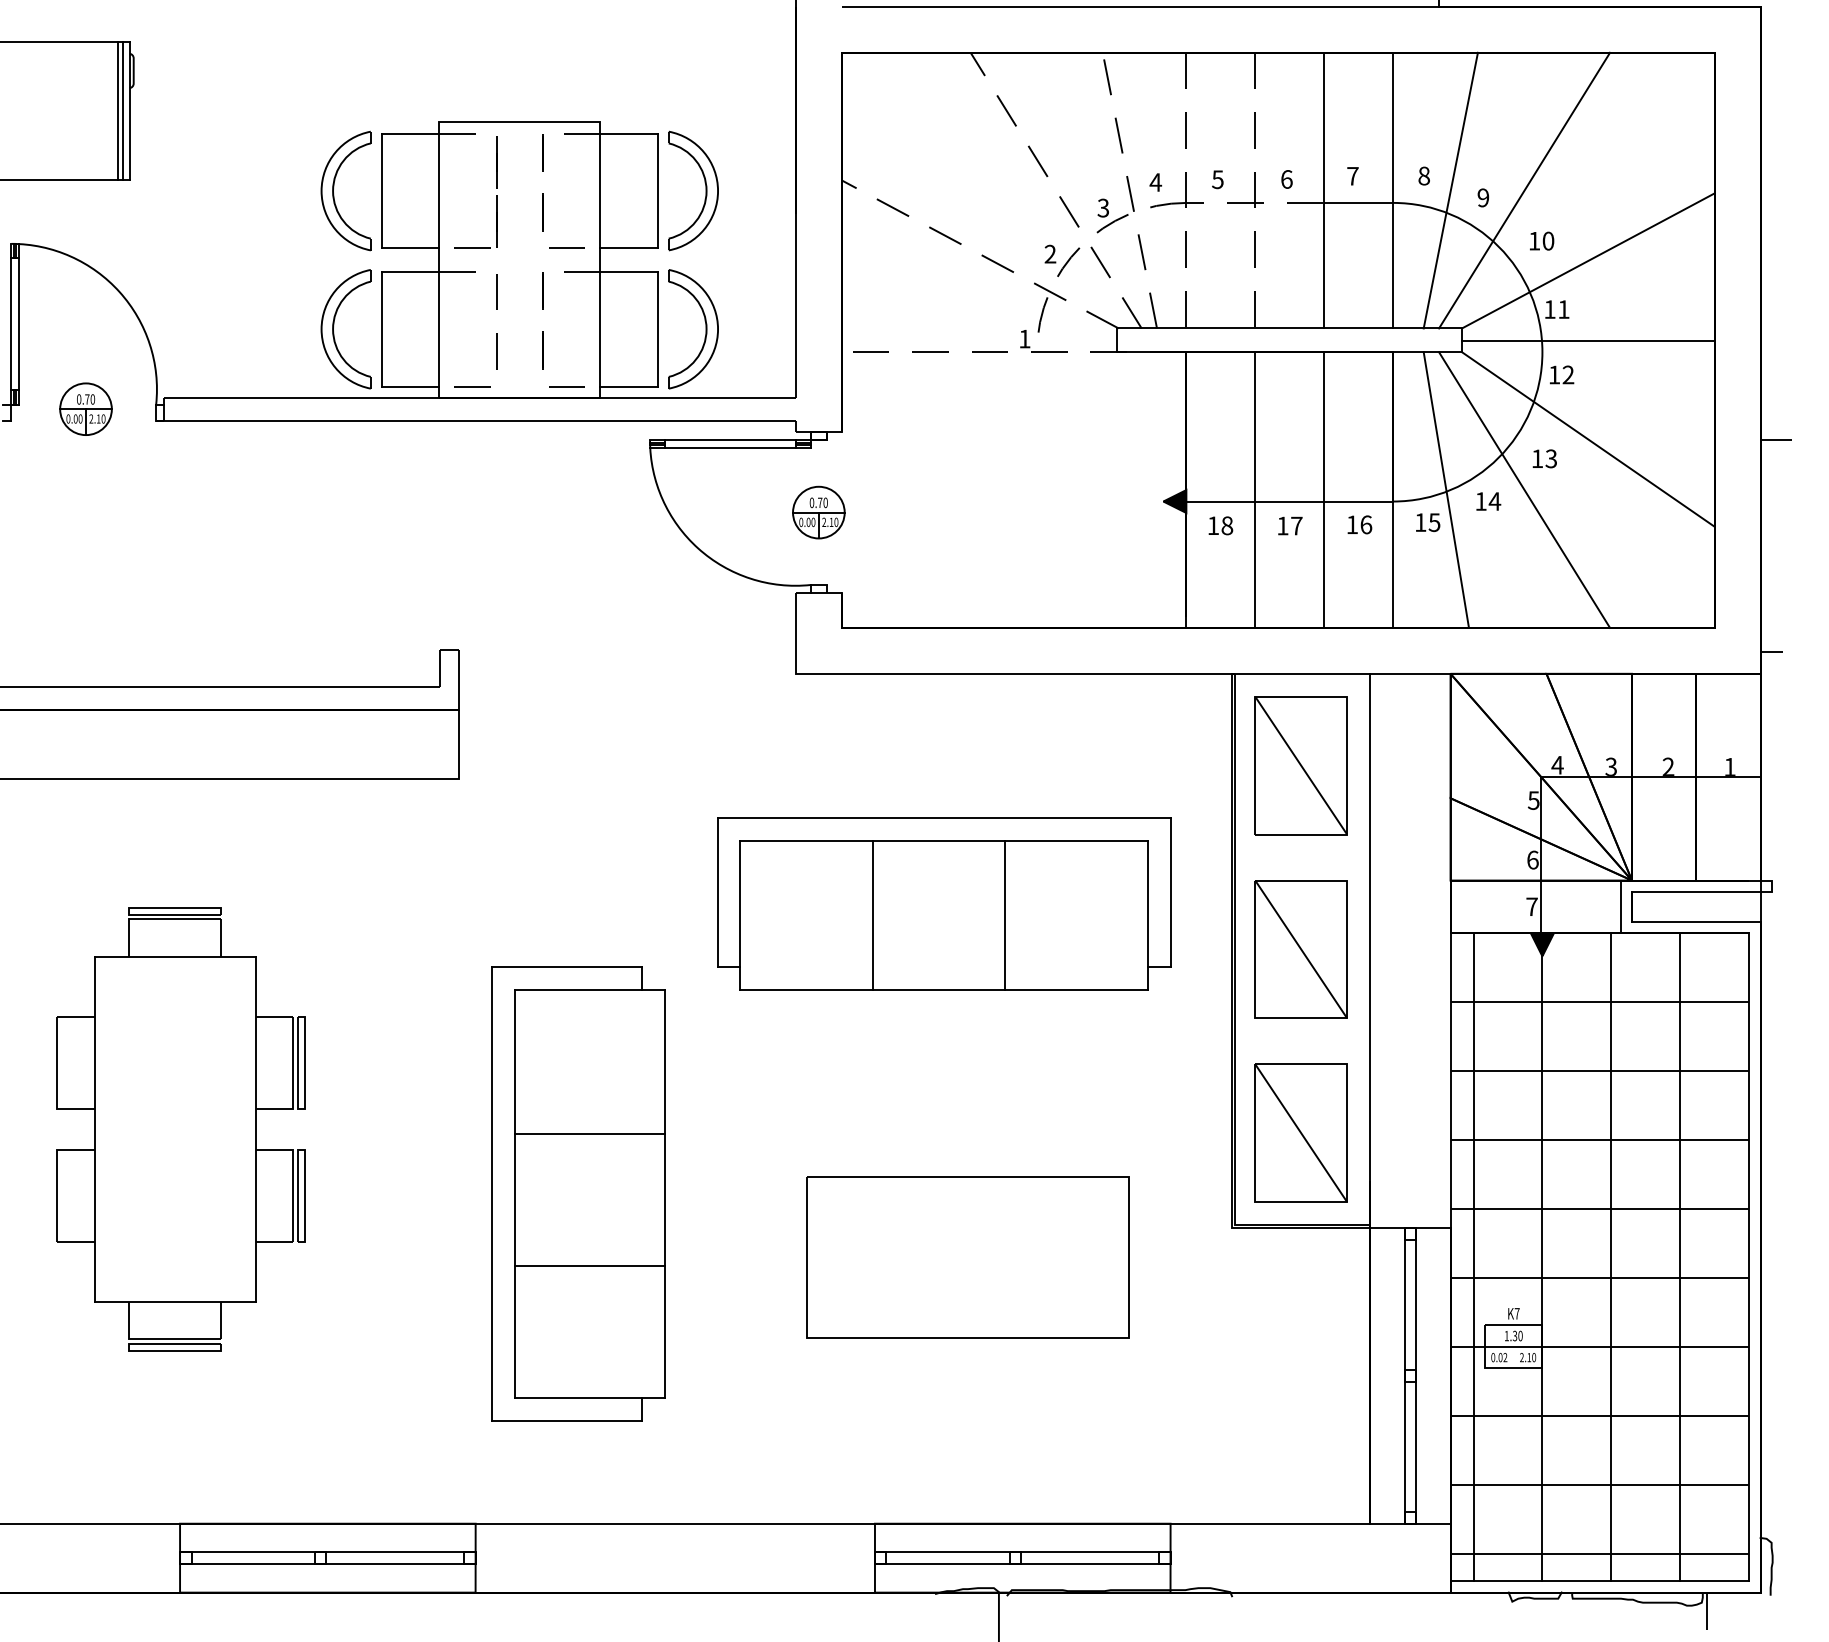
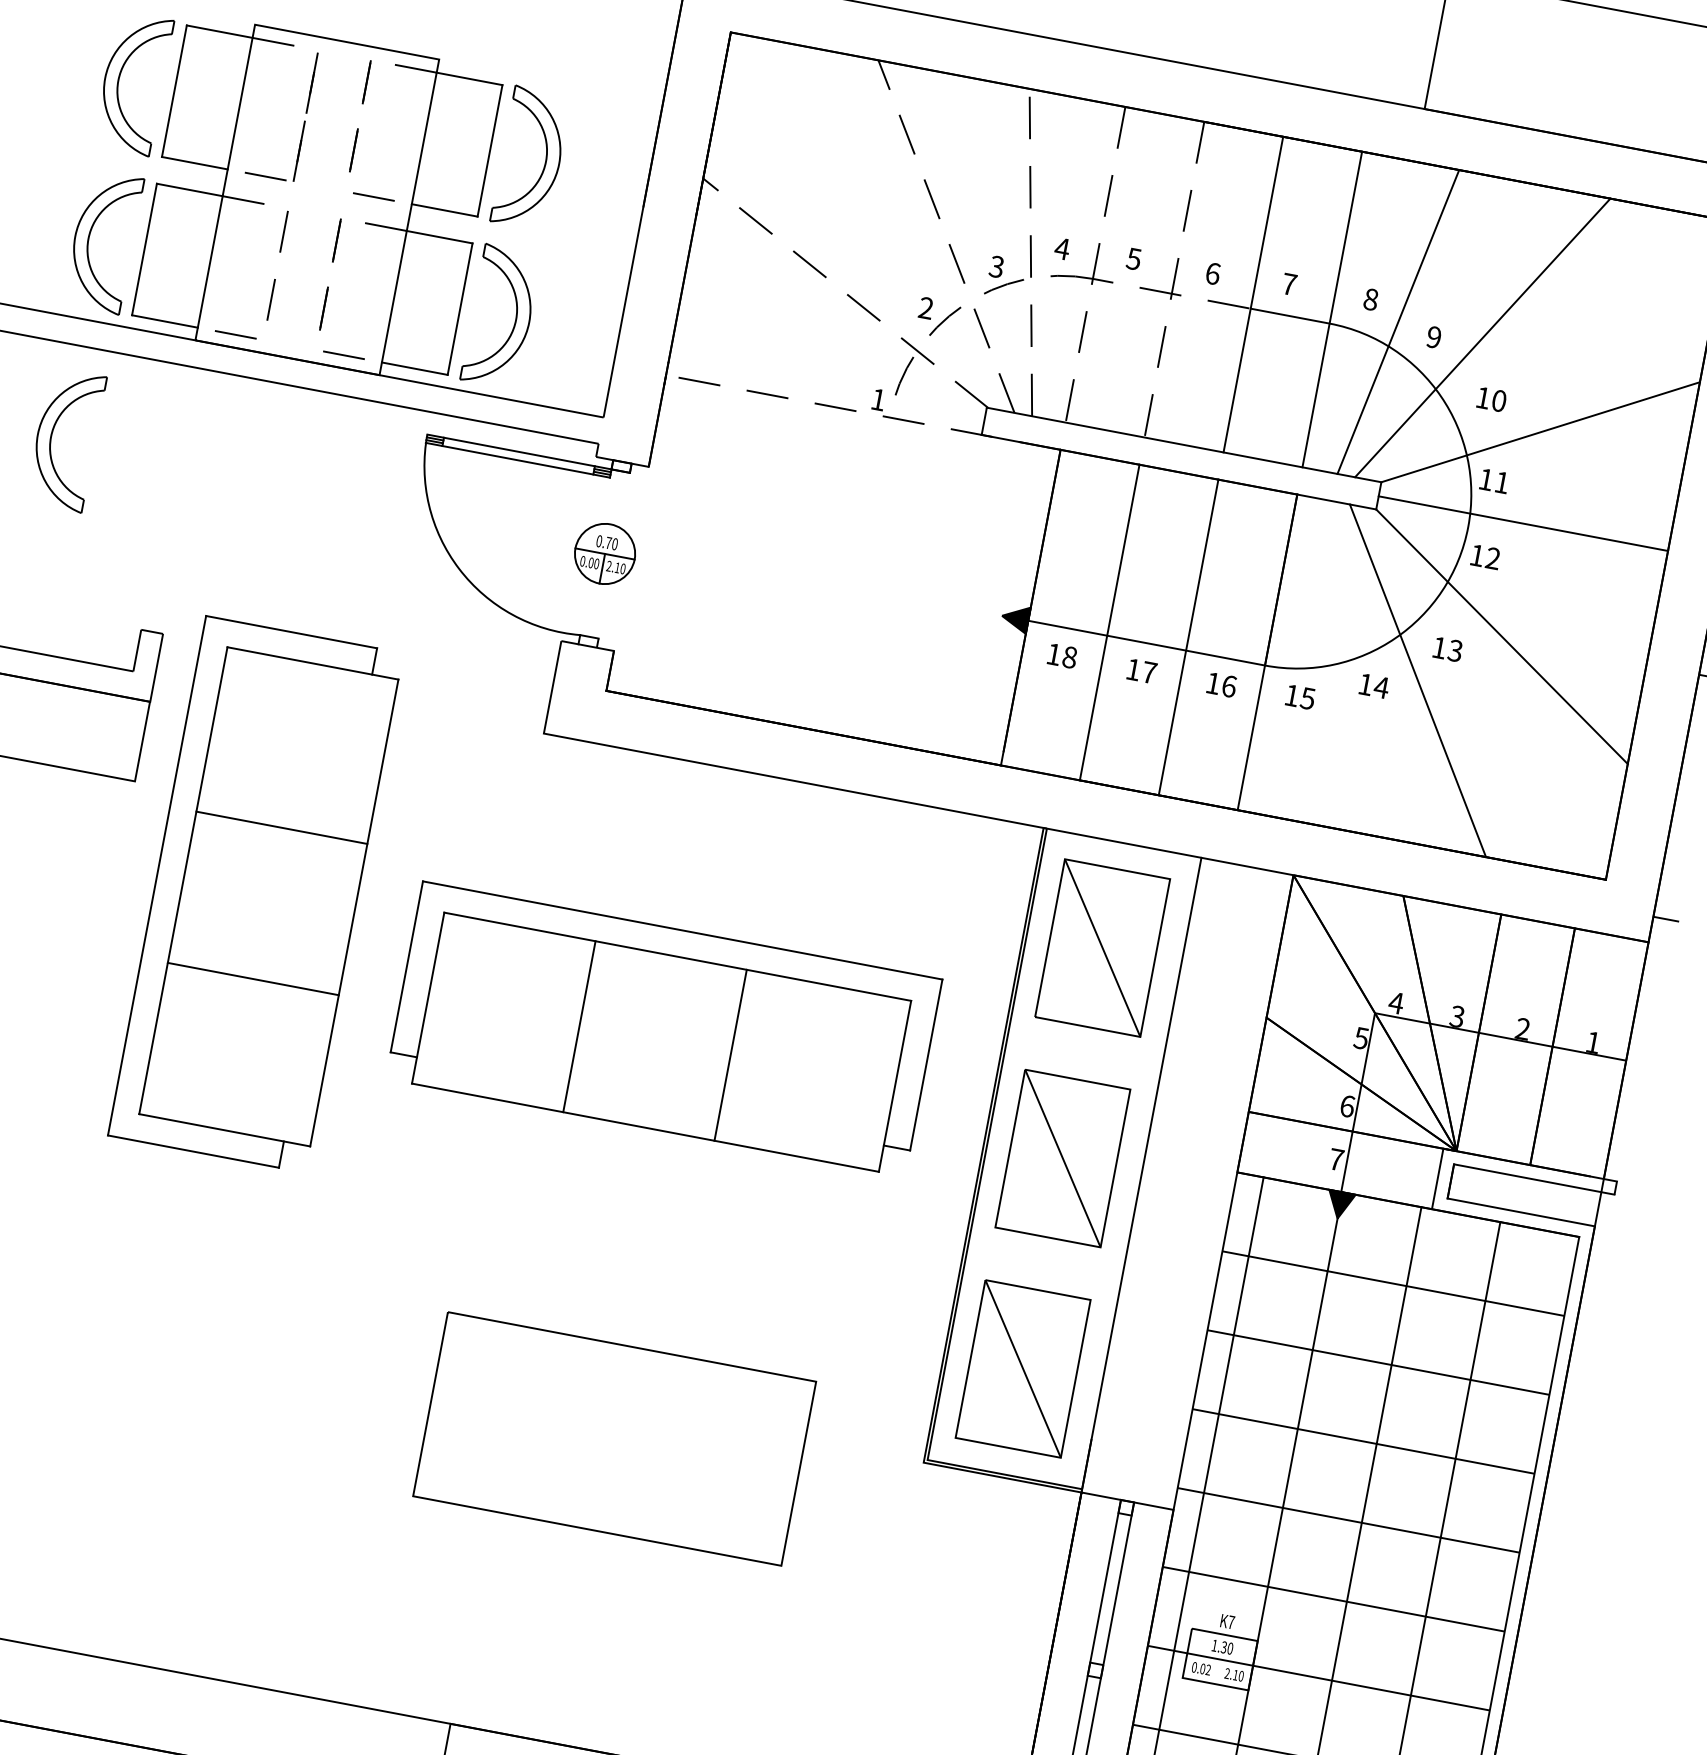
line: (1445, 489) -> (1327, 663), removed
part: (334, 505) -> (52, 441), added
part: (578, 1193) -> (255, 893), moved

